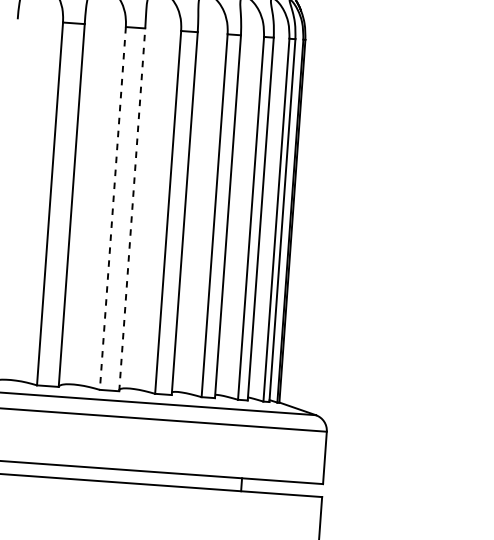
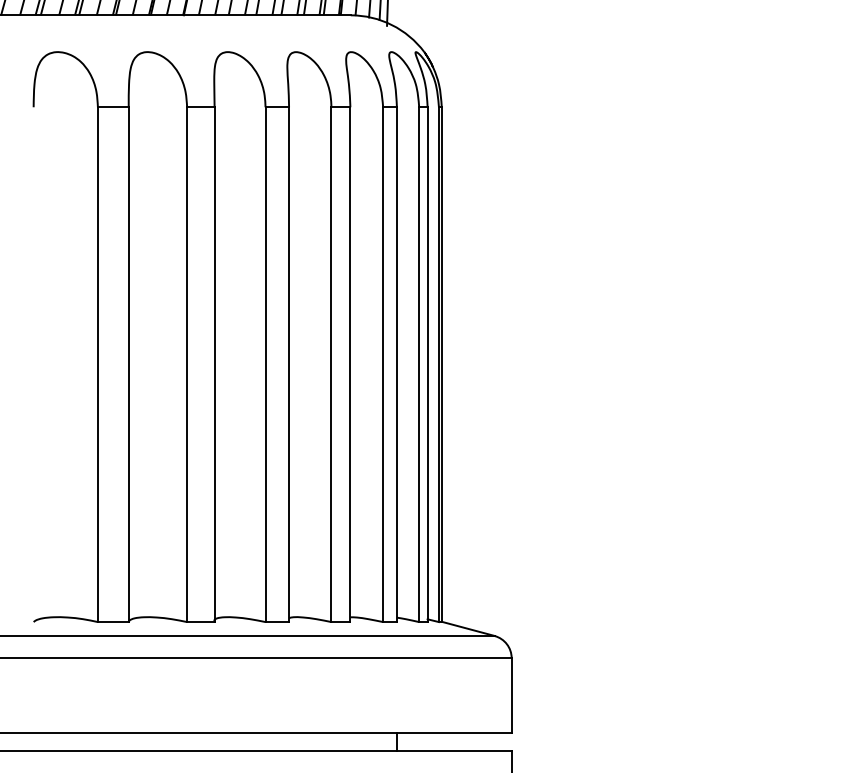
line: (113, 209) -> (187, 365), dashed -> solid
line: (132, 209) -> (214, 364), dashed -> solid

